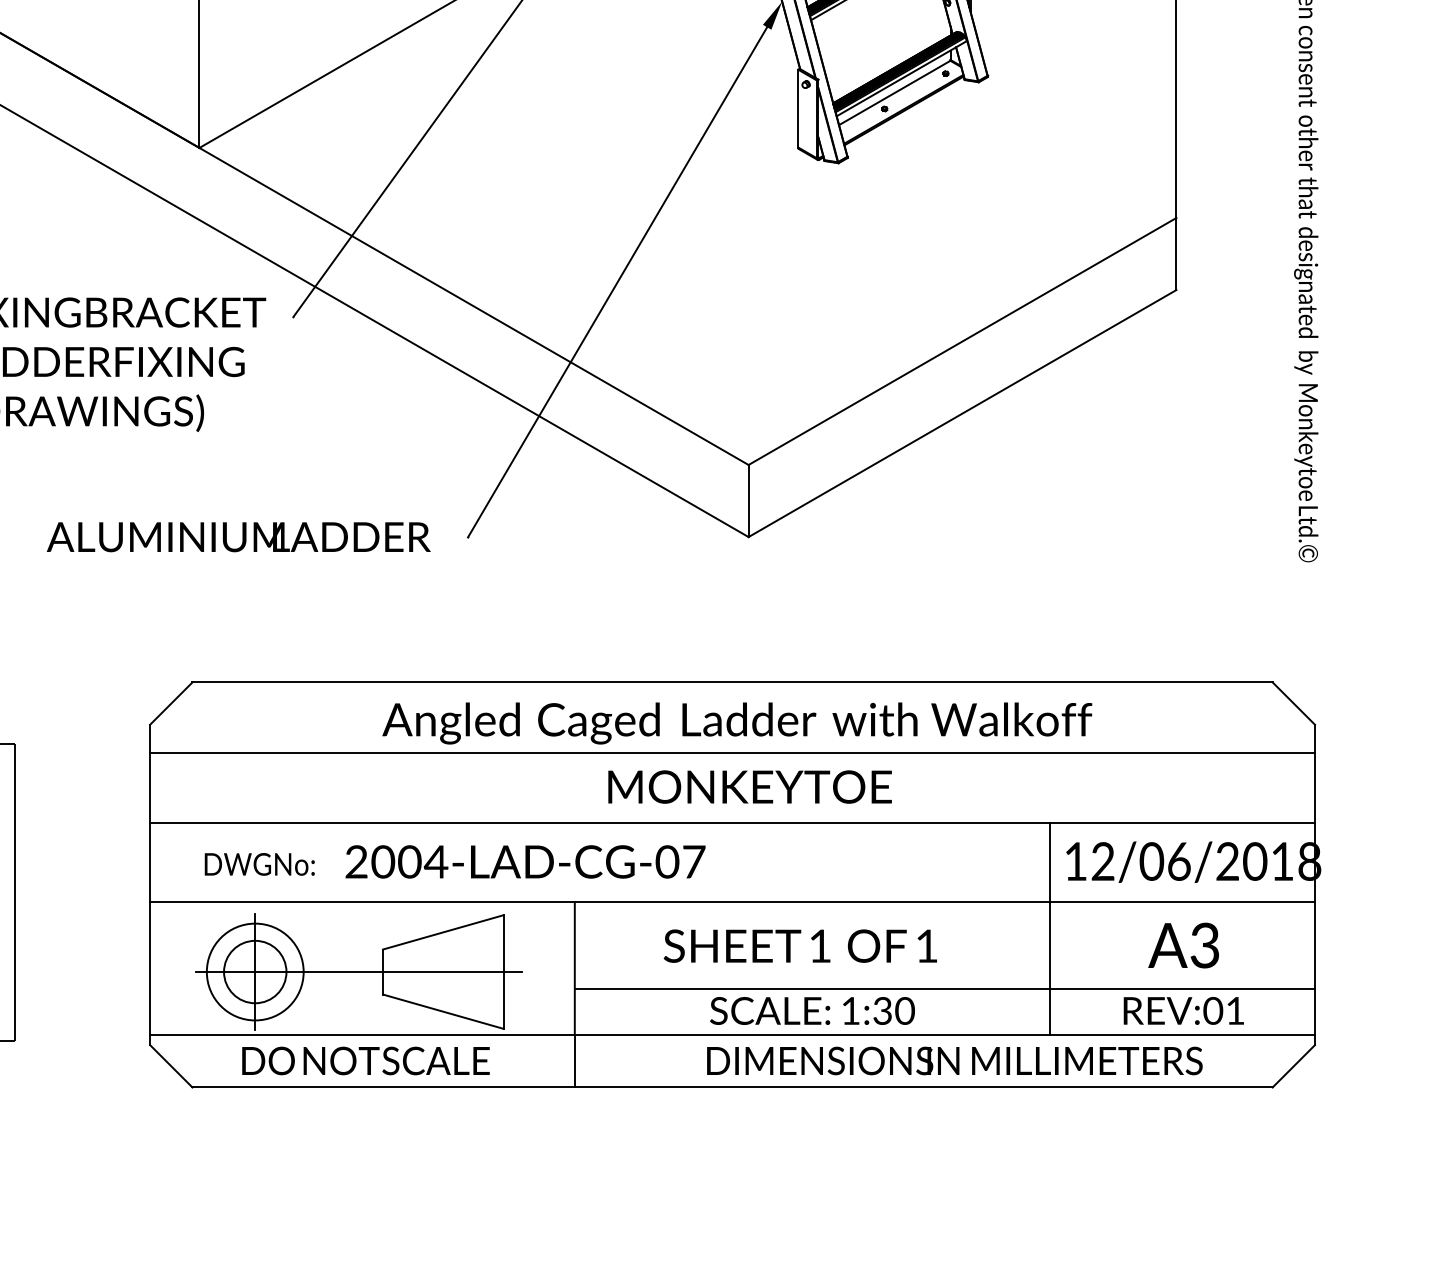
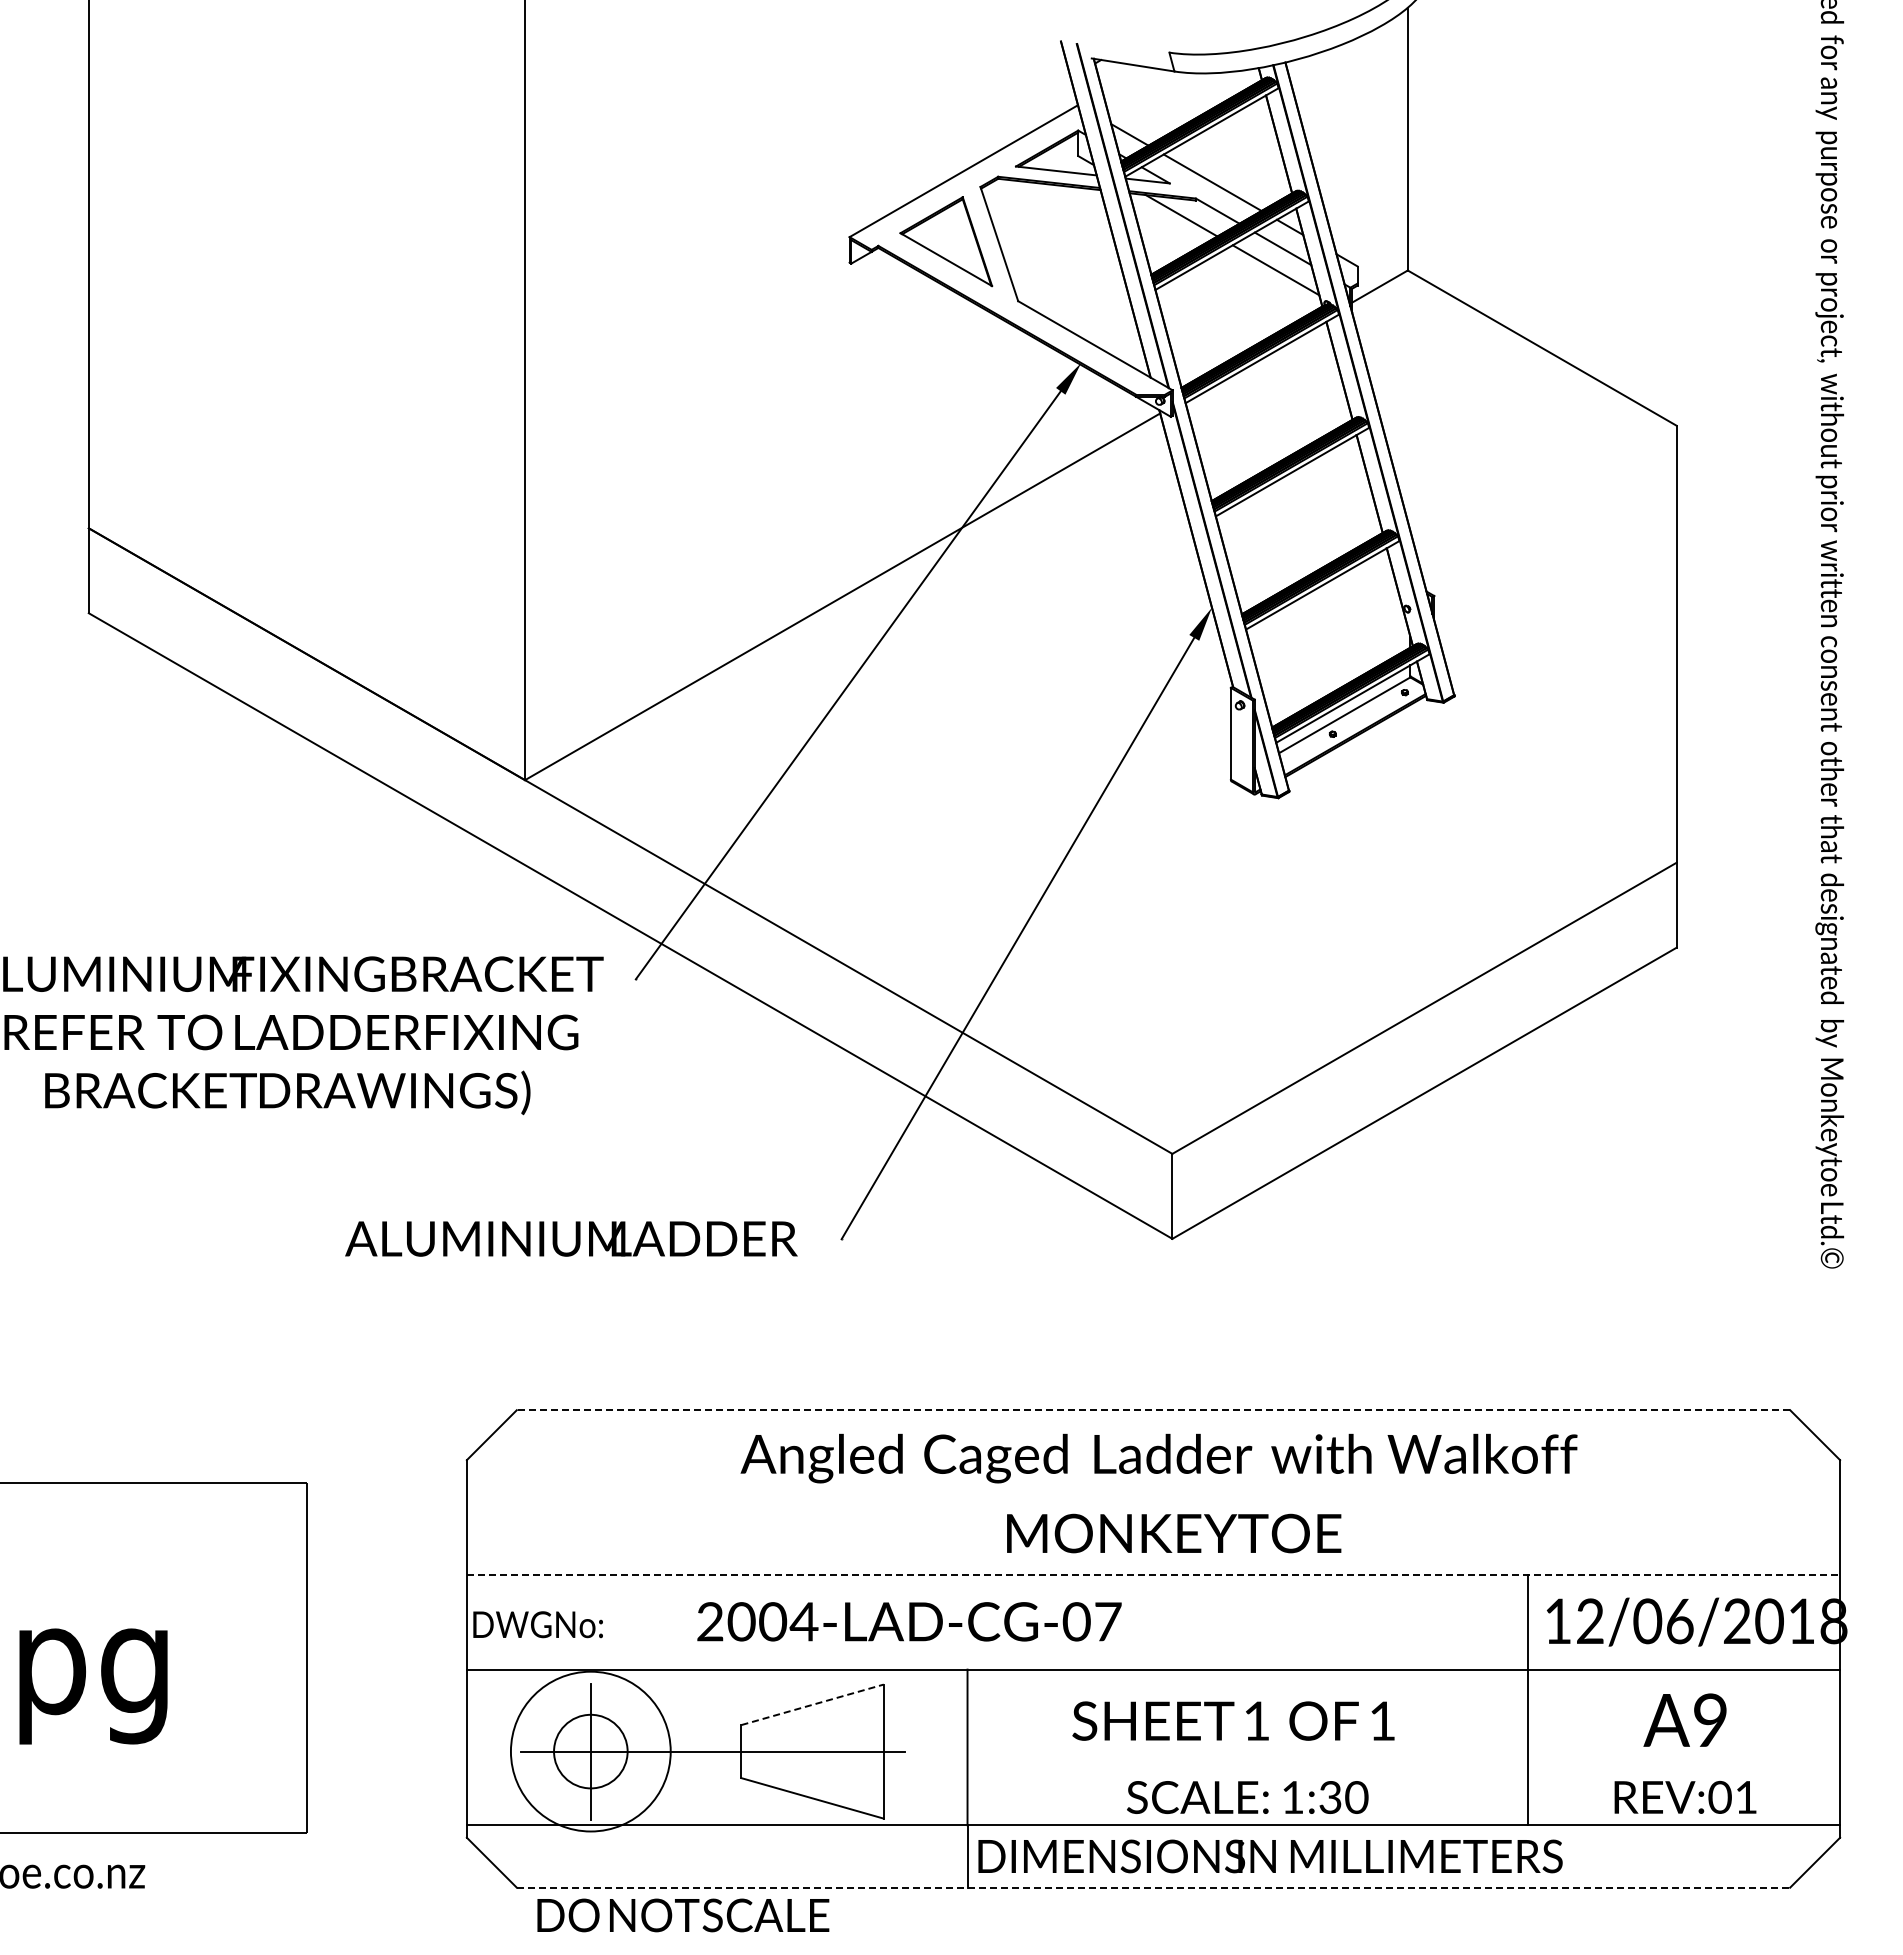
line: (732, 682) -> (1153, 1410), solid -> dashed
line: (732, 752) -> (1153, 1492), removed
line: (732, 822) -> (1153, 1575), solid -> dashed
text: (259, 864) -> (537, 1624), moved
line: (443, 932) -> (812, 1704), solid -> dashed
text: (1204, 945) -> (1709, 1720), A3 -> A9
circle: (254, 971) -> (590, 1751), size x1.4
line: (944, 988) -> (1403, 1771), removed
text: (366, 1061) -> (683, 1915), moved
text: (954, 1061) -> (1270, 1856), moved
line: (732, 1087) -> (1153, 1887), solid -> dashed

